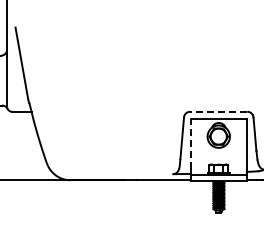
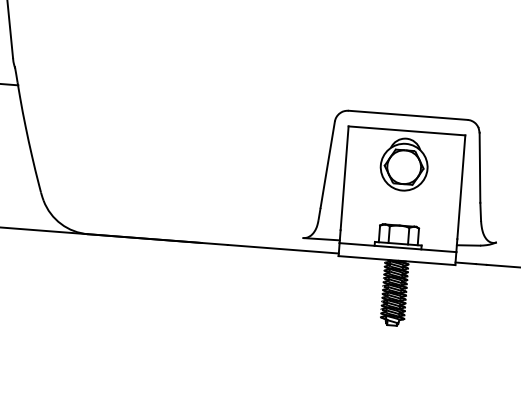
line: (218, 111) -> (407, 114), dashed -> solid
line: (190, 144) -> (344, 179), dashed -> solid

